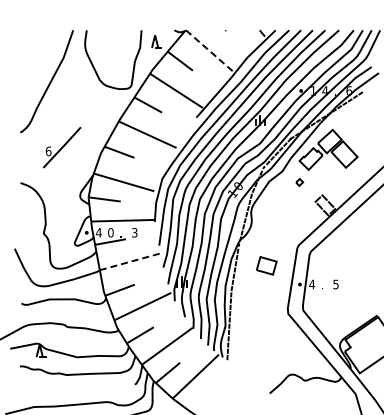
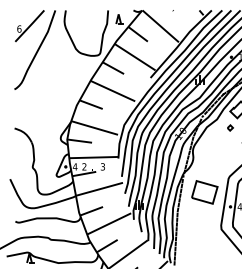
line: (209, 51) -> (160, 26), dashed -> solid
part: (62, 147) -> (30, 26), moved
text: (110, 232) -> (84, 166), 0 -> 2
line: (130, 261) -> (99, 189), dashed -> solid
part: (266, 265) -> (204, 192), size x1.67

